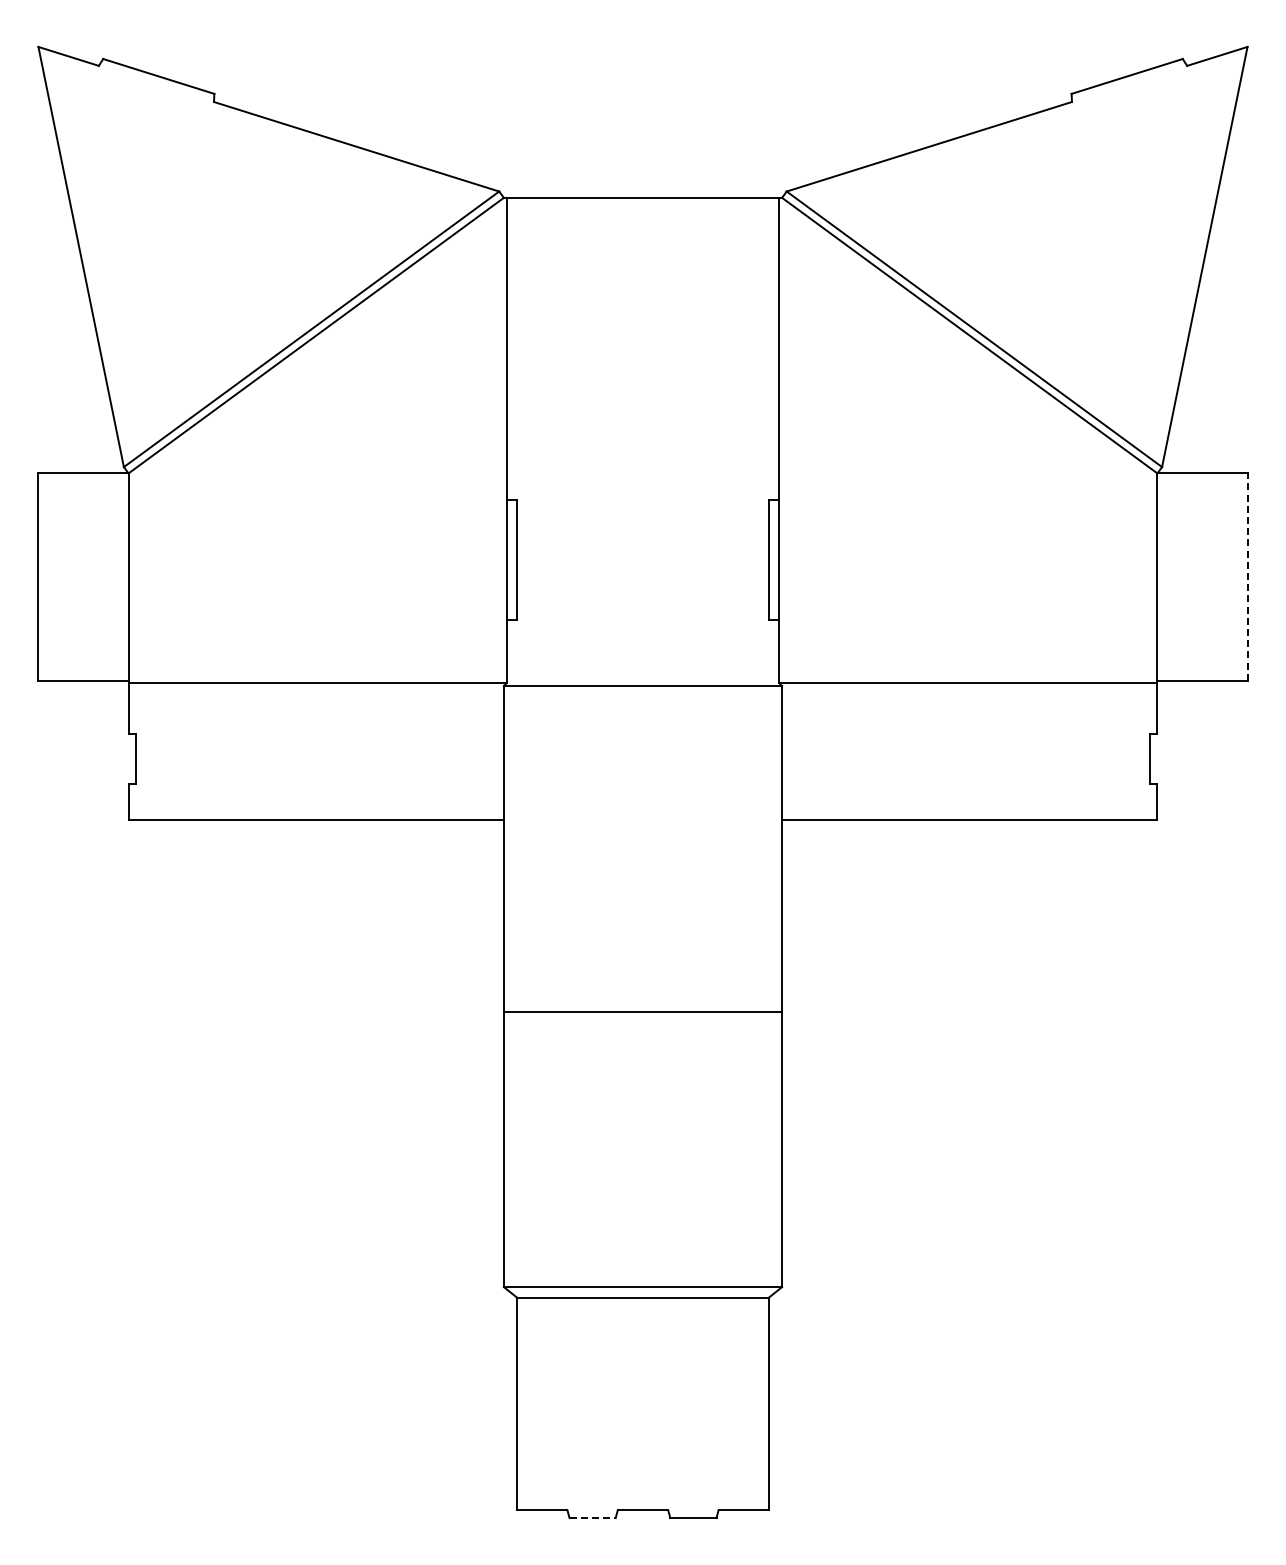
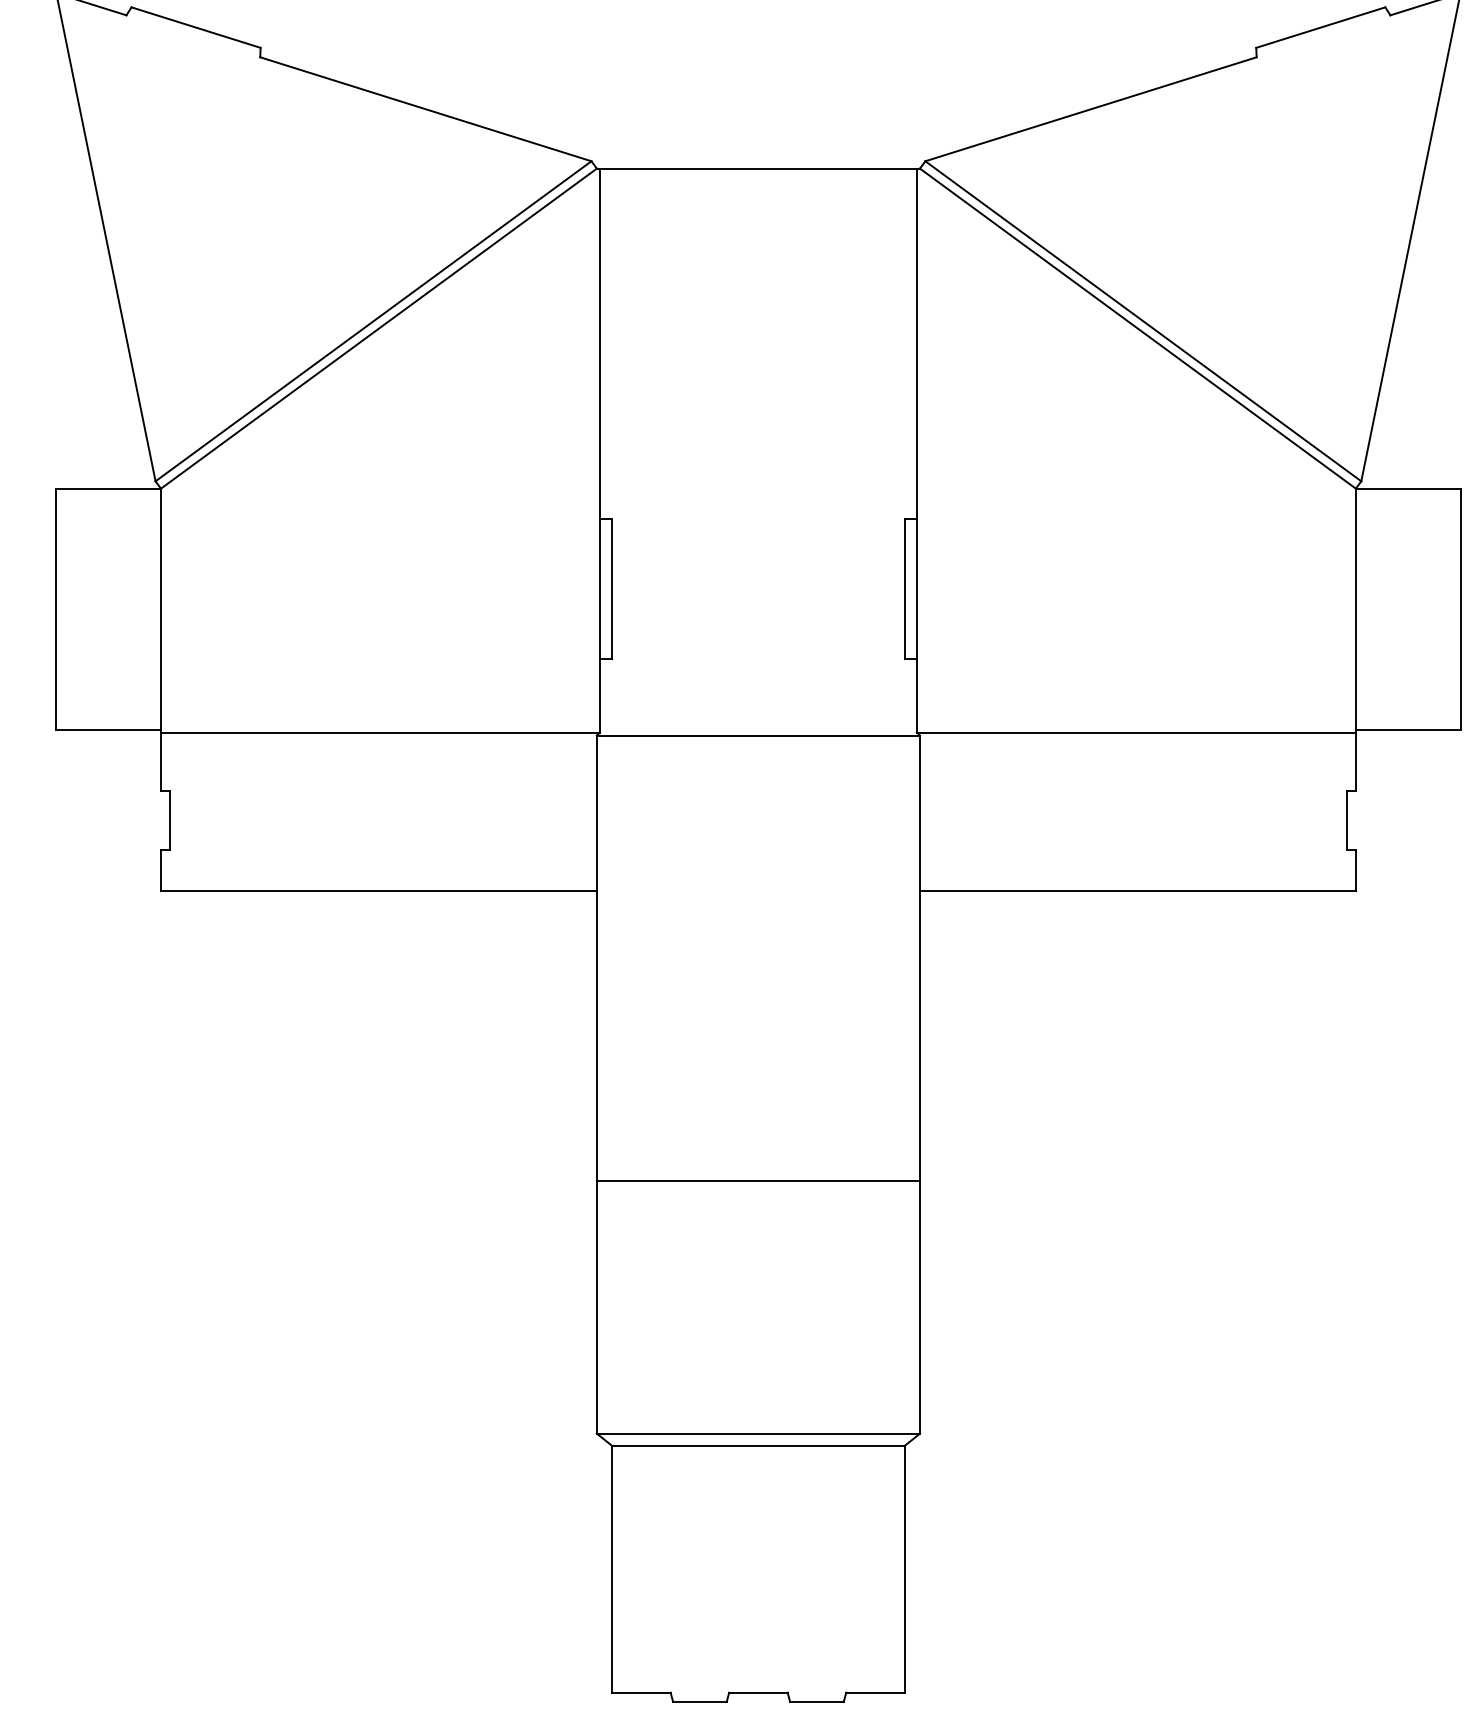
line: (1247, 577) -> (1460, 609), dashed -> solid
line: (642, 1012) -> (757, 1180), moved
line: (593, 1518) -> (700, 1702), dashed -> solid

